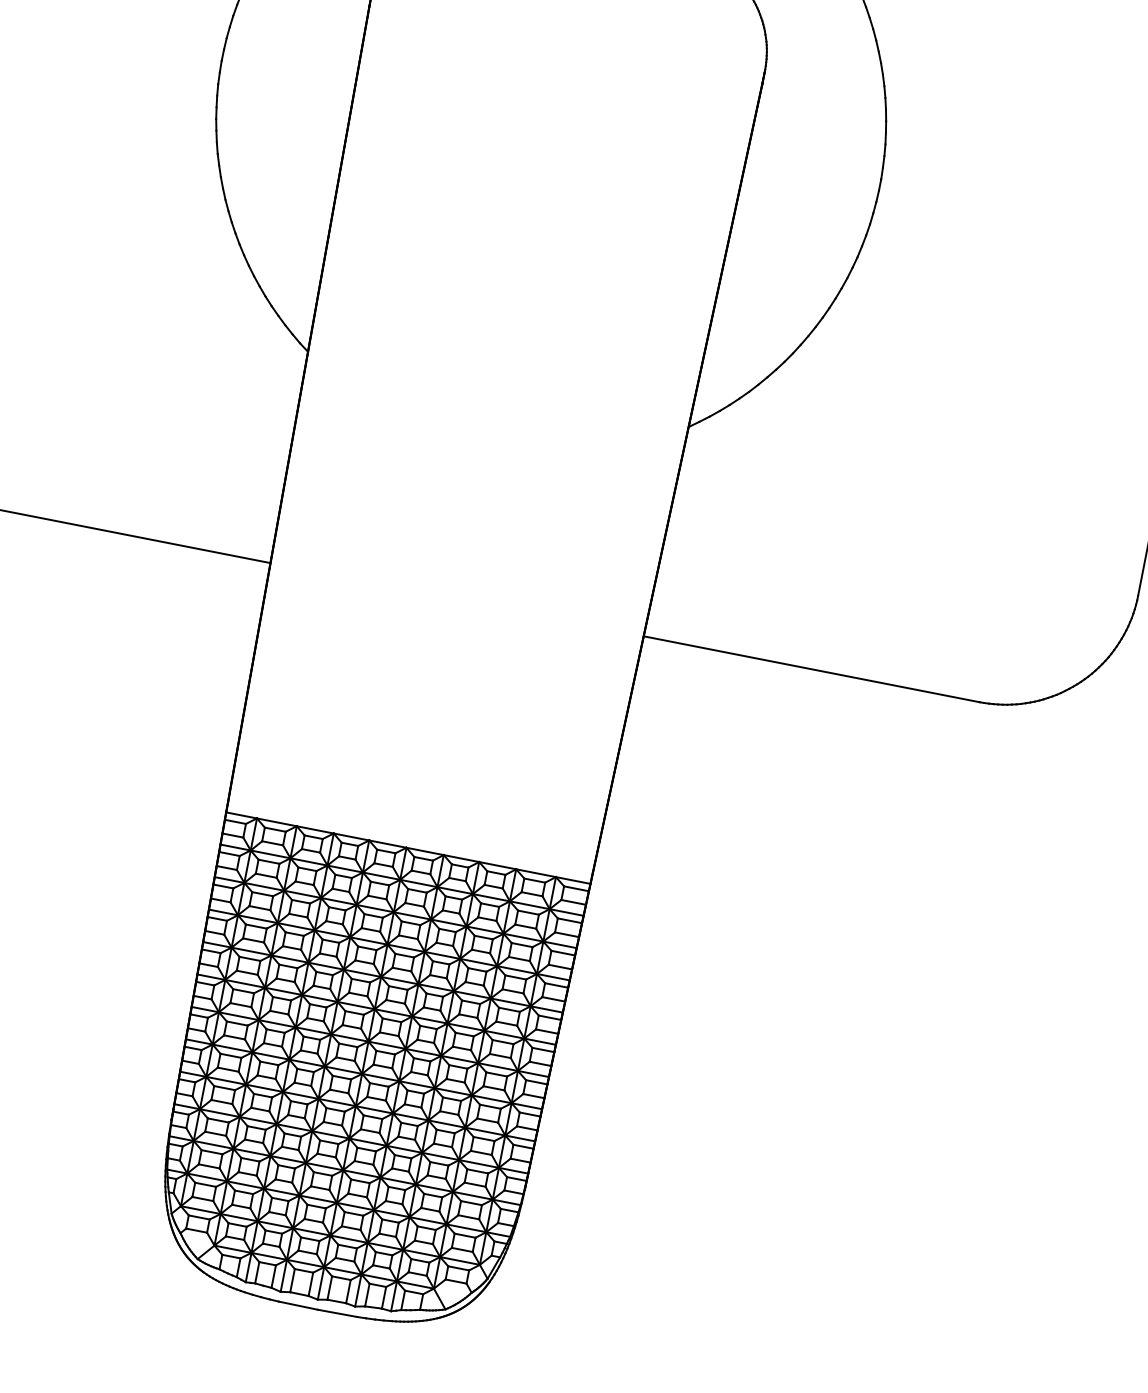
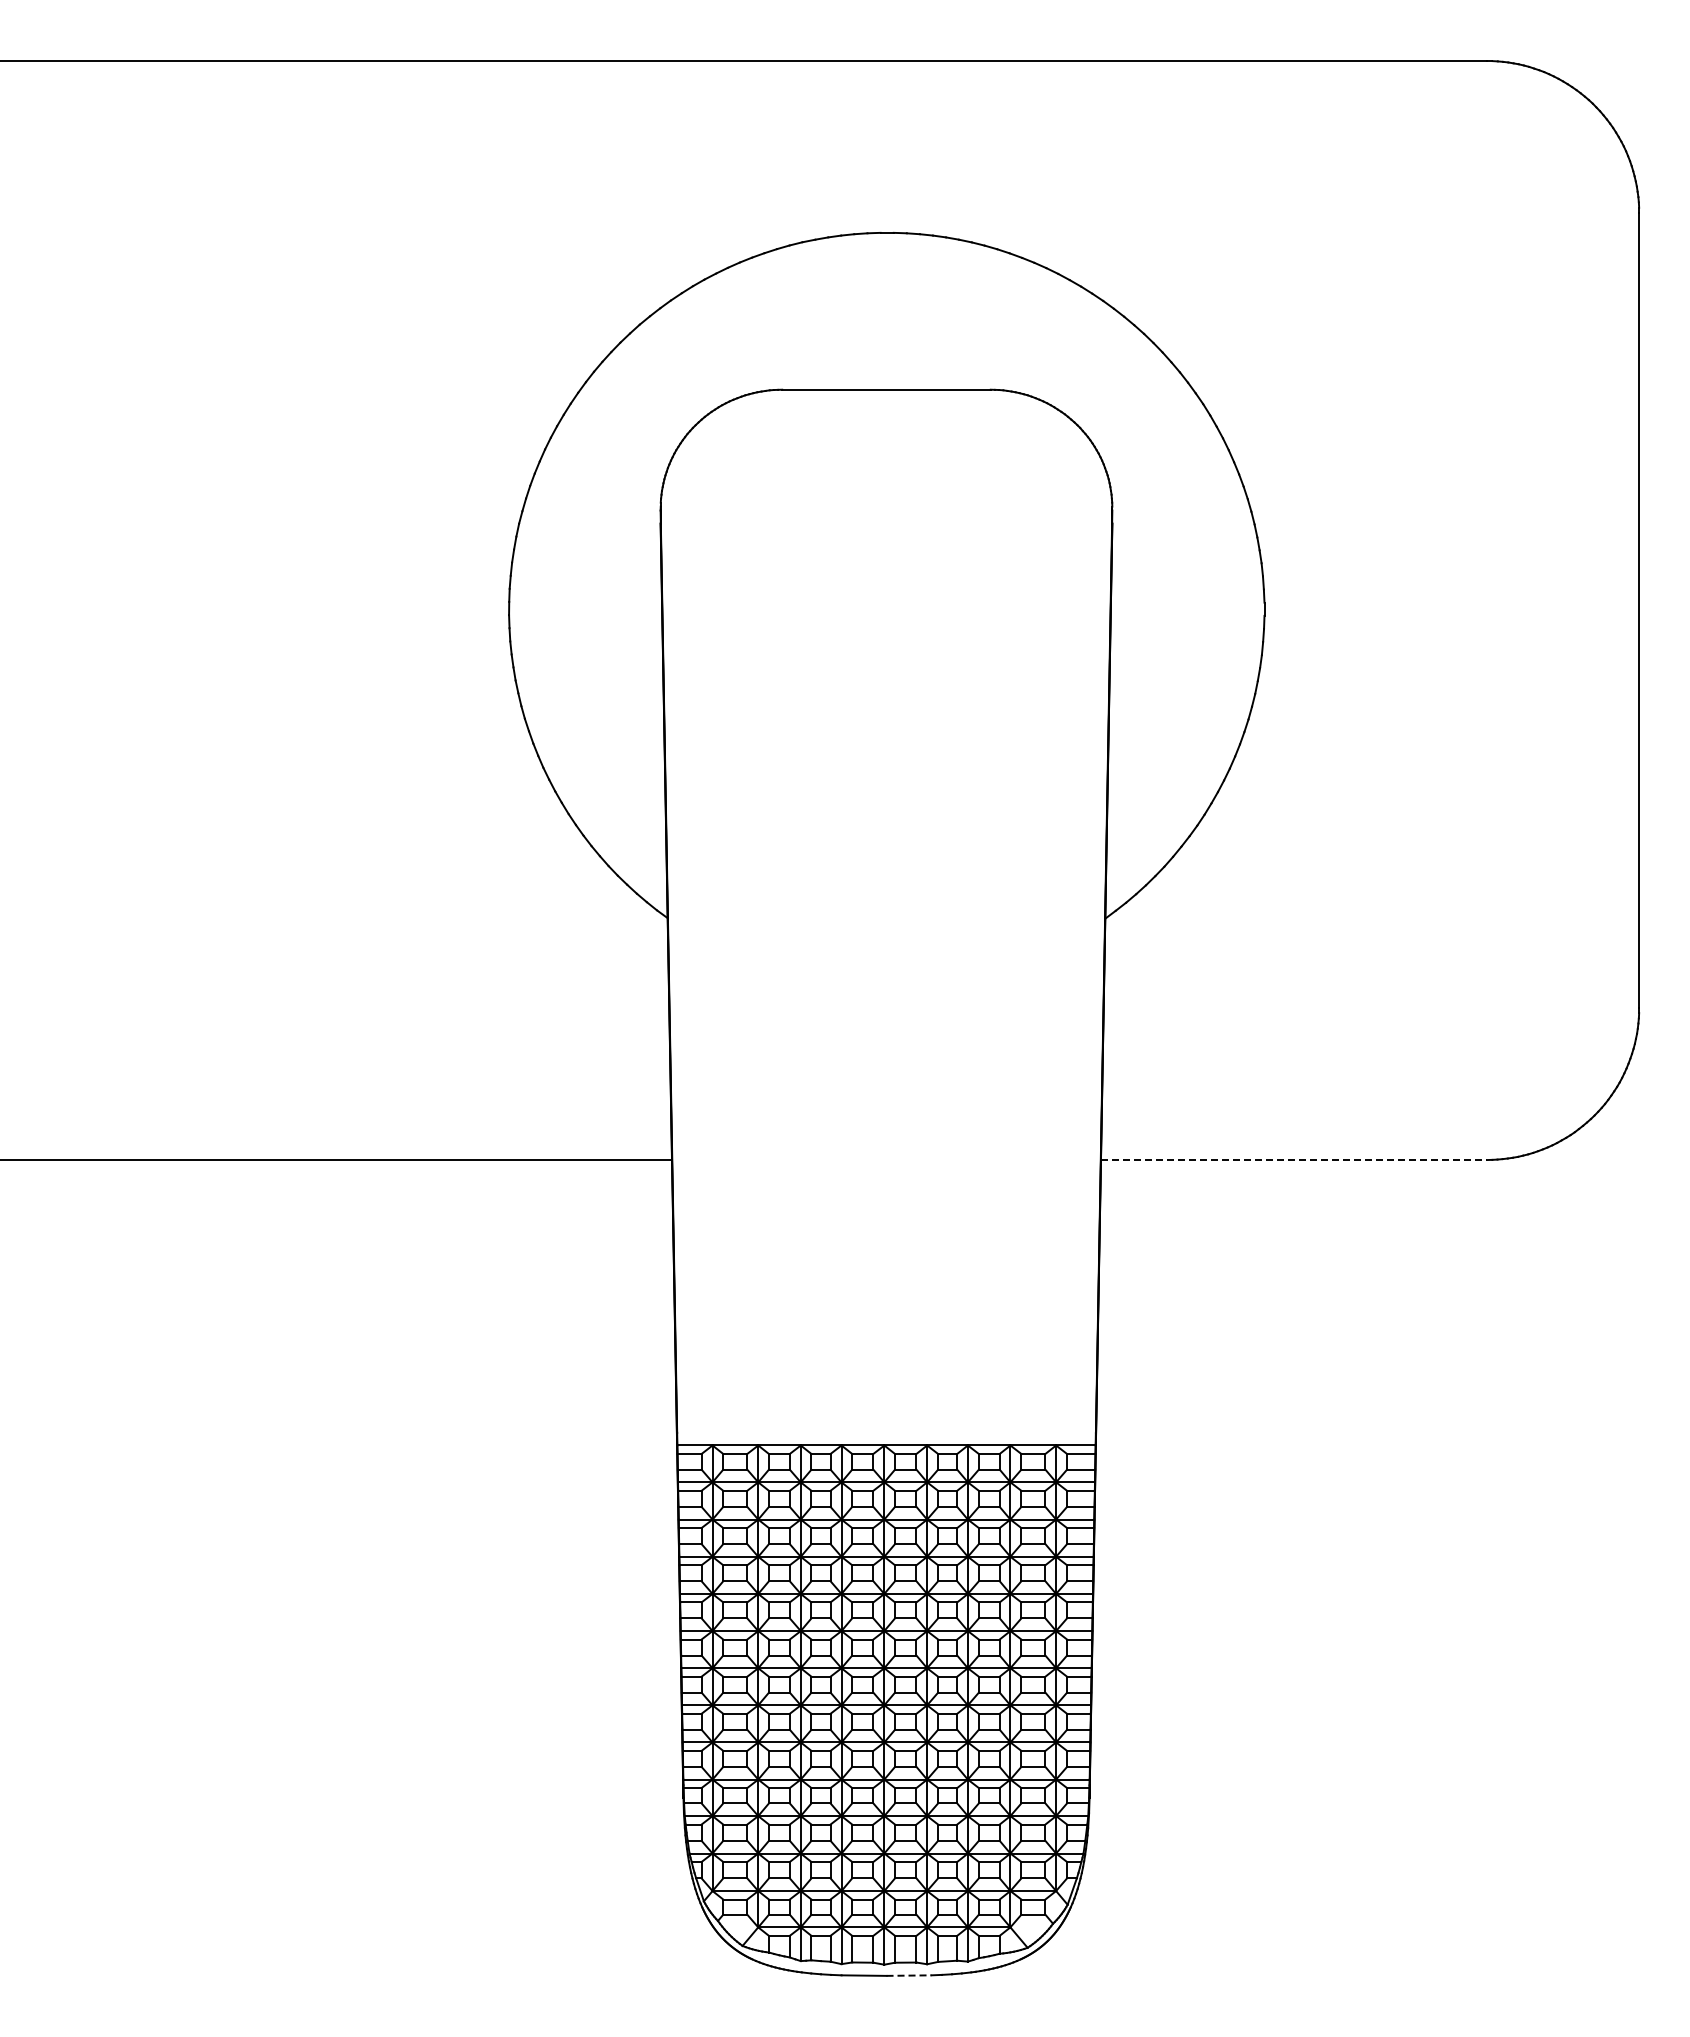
line: (812, 669) -> (1294, 1160), solid -> dashed
line: (337, 1313) -> (909, 1975), solid -> dashed

